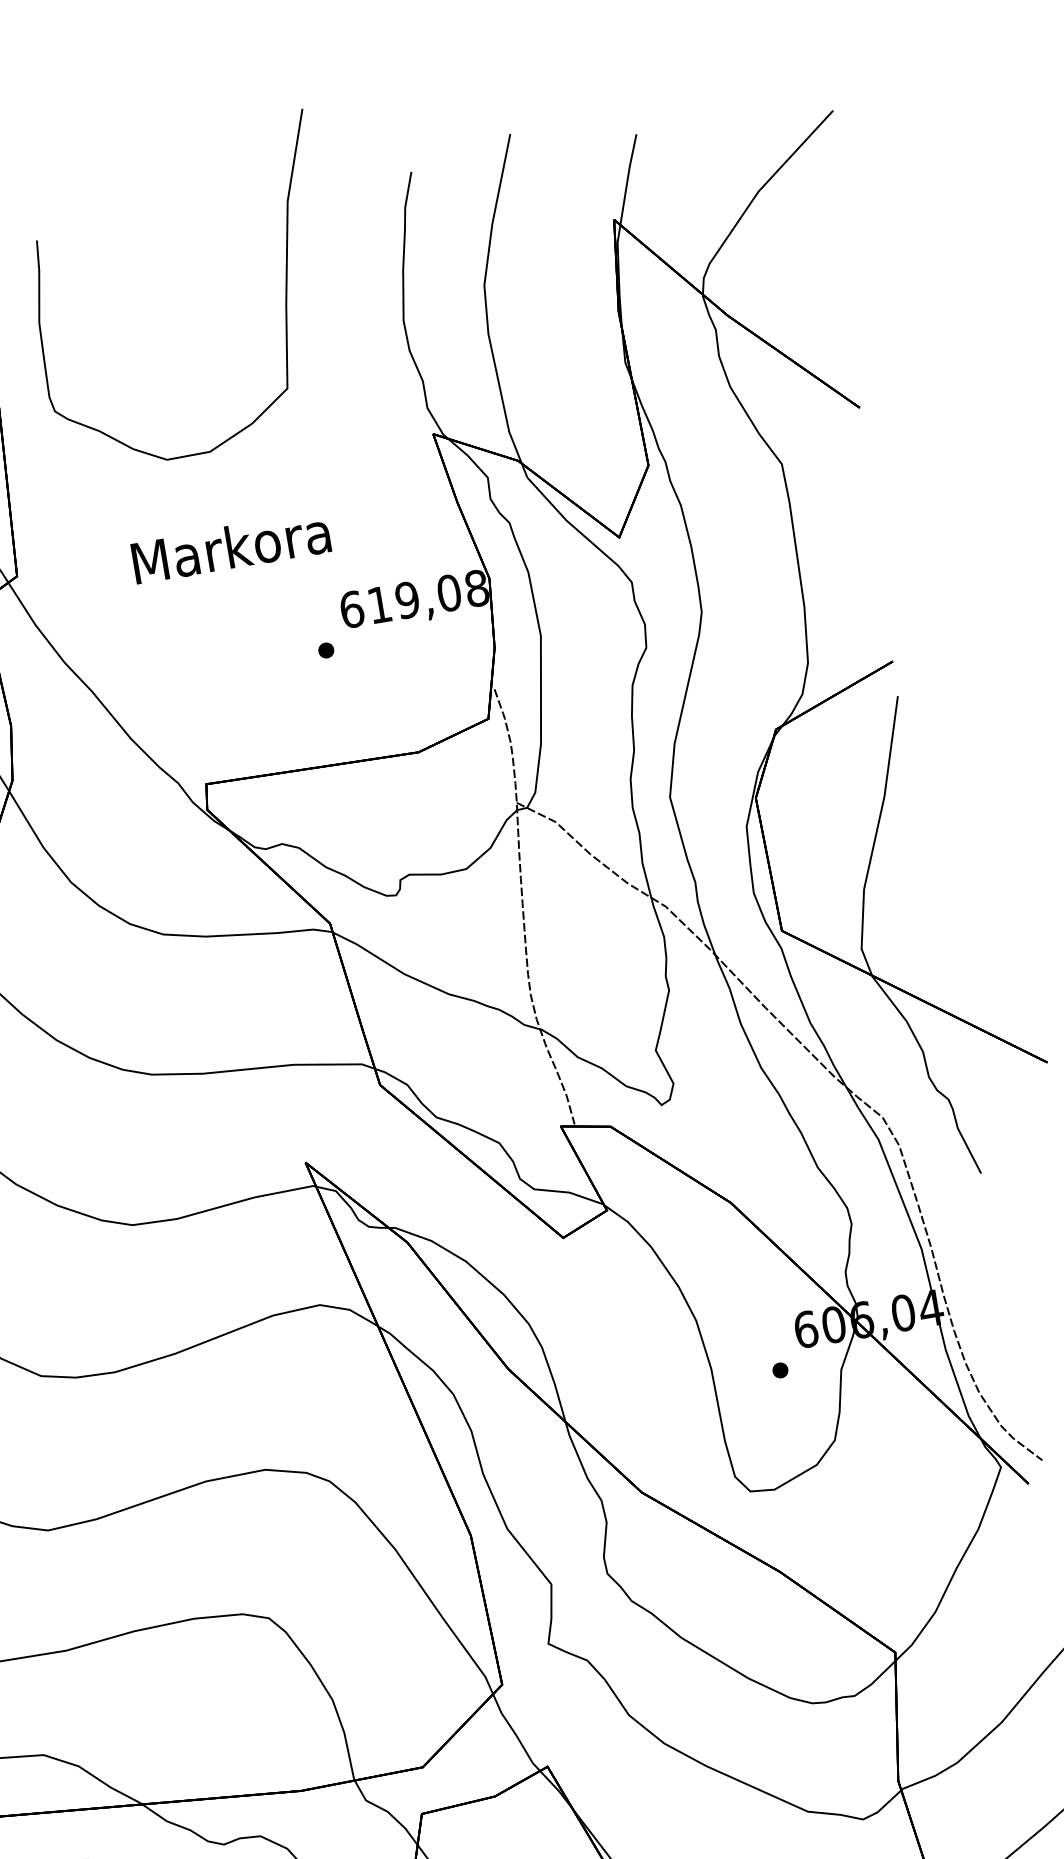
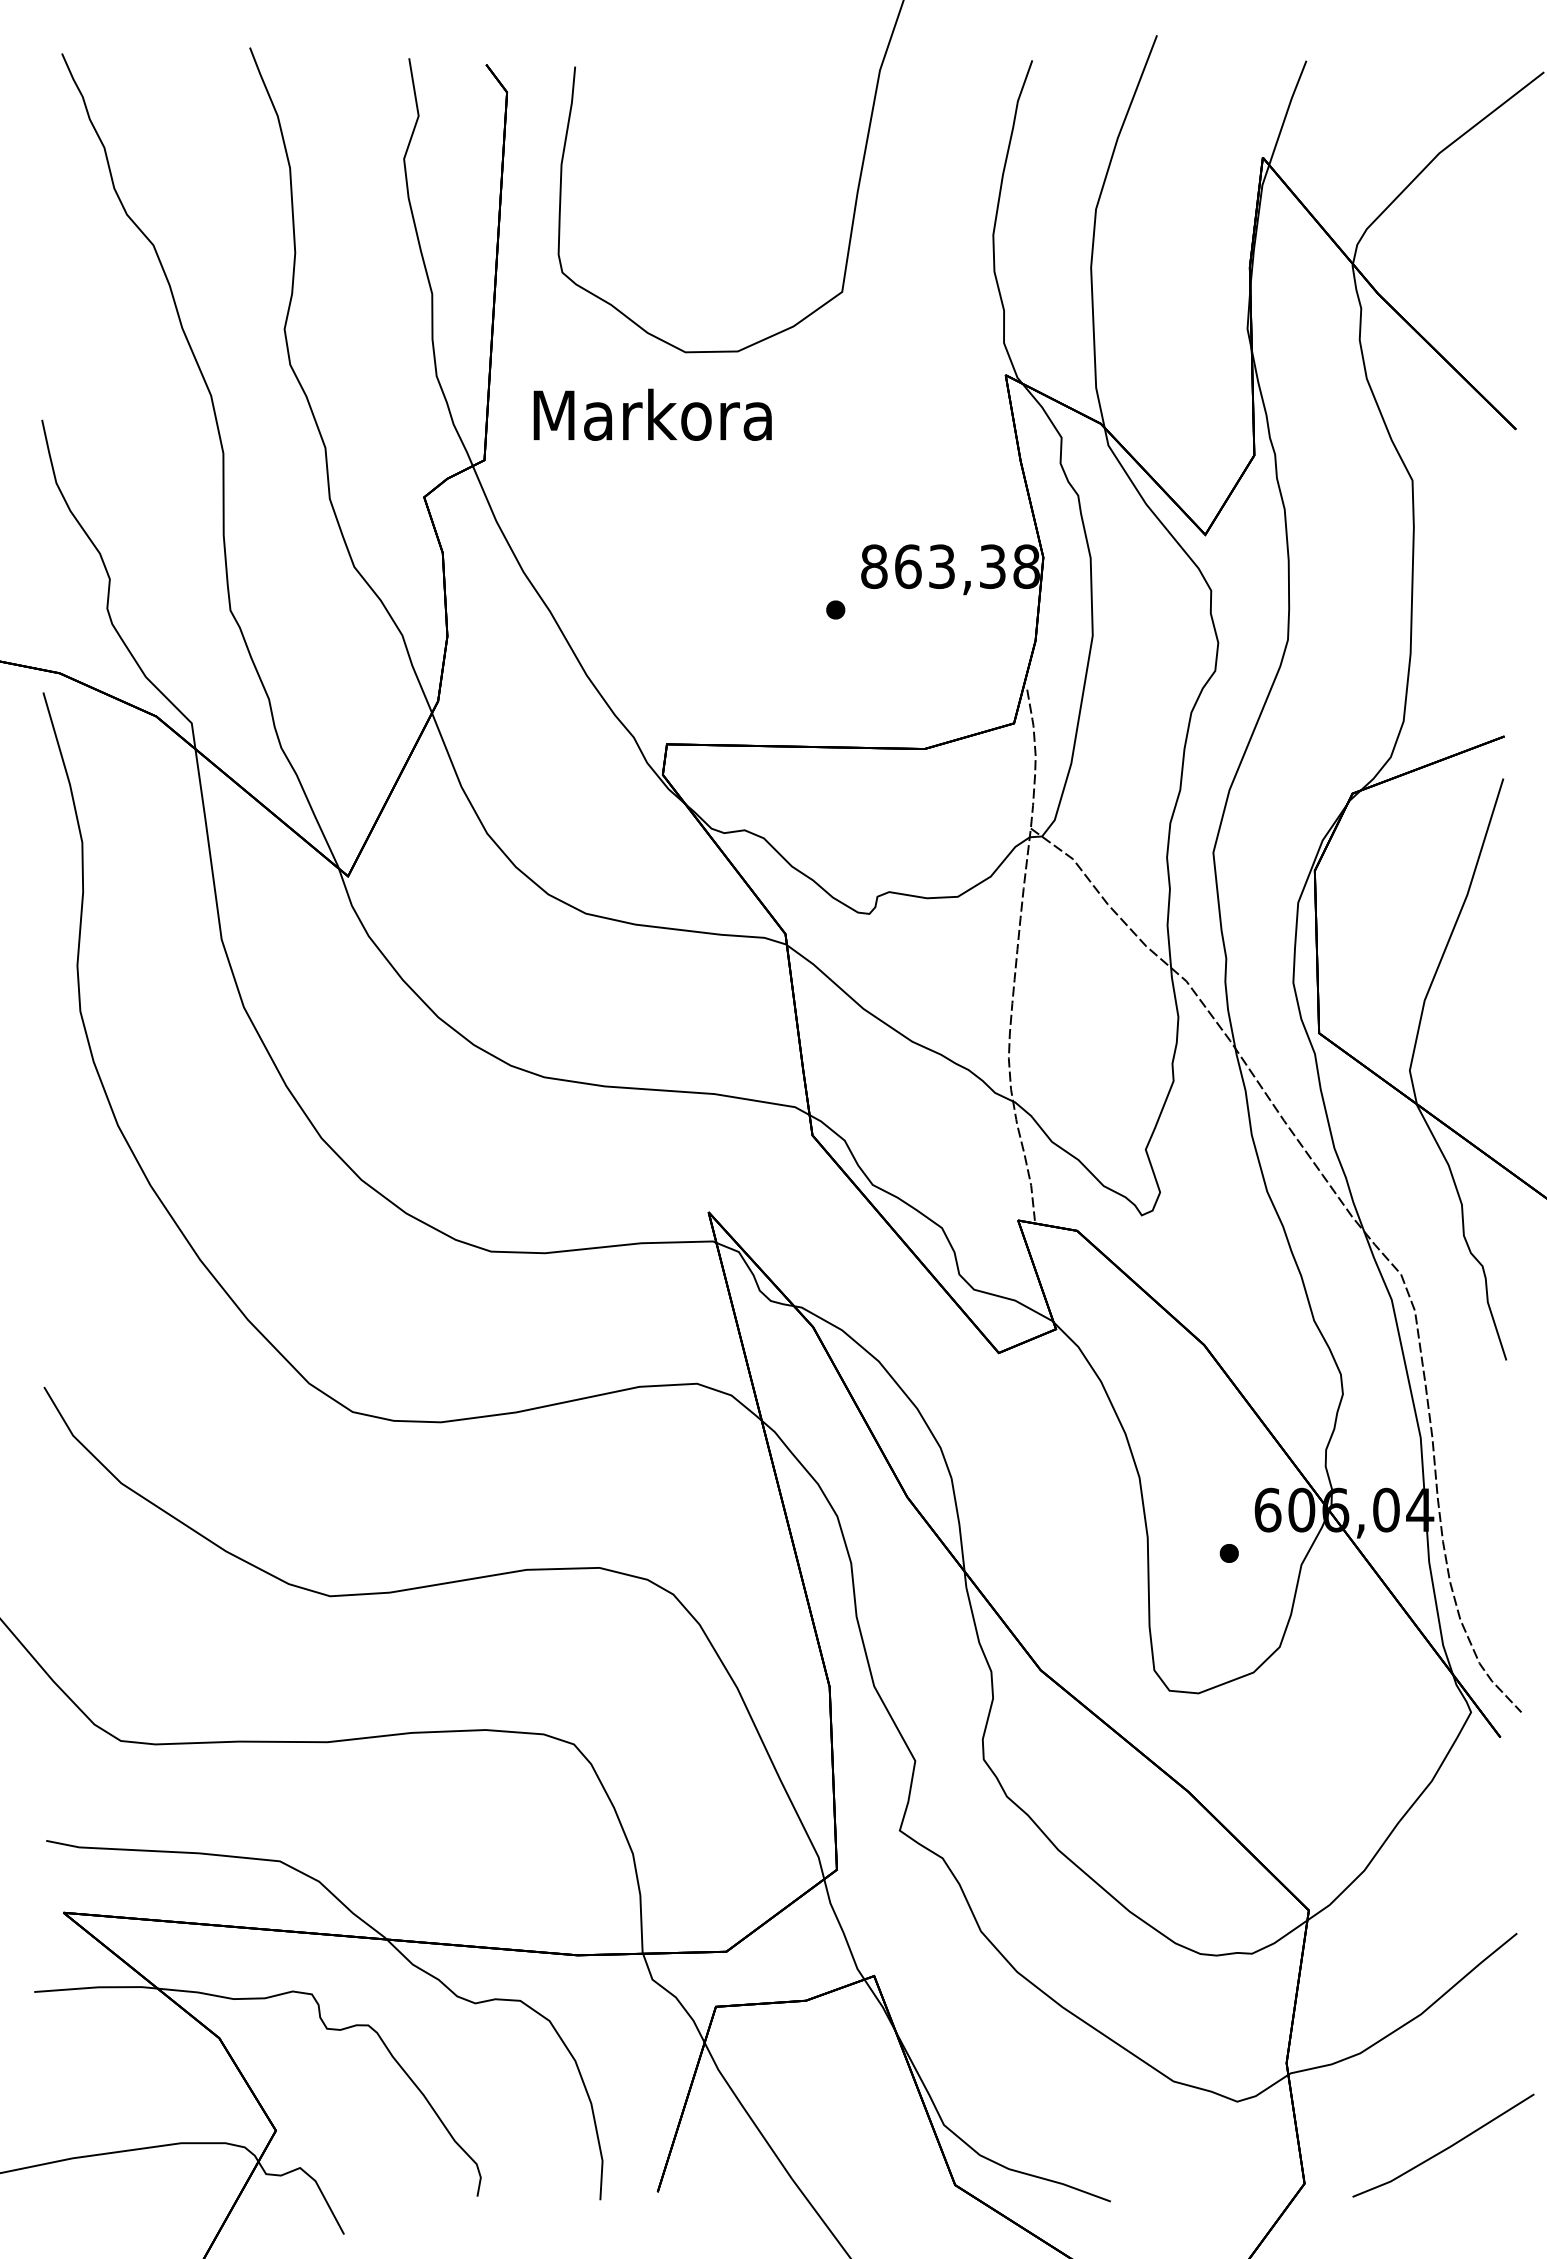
text: (230, 547) -> (652, 414), moved
text: (400, 601) -> (933, 566), 619,08 -> 863,38

